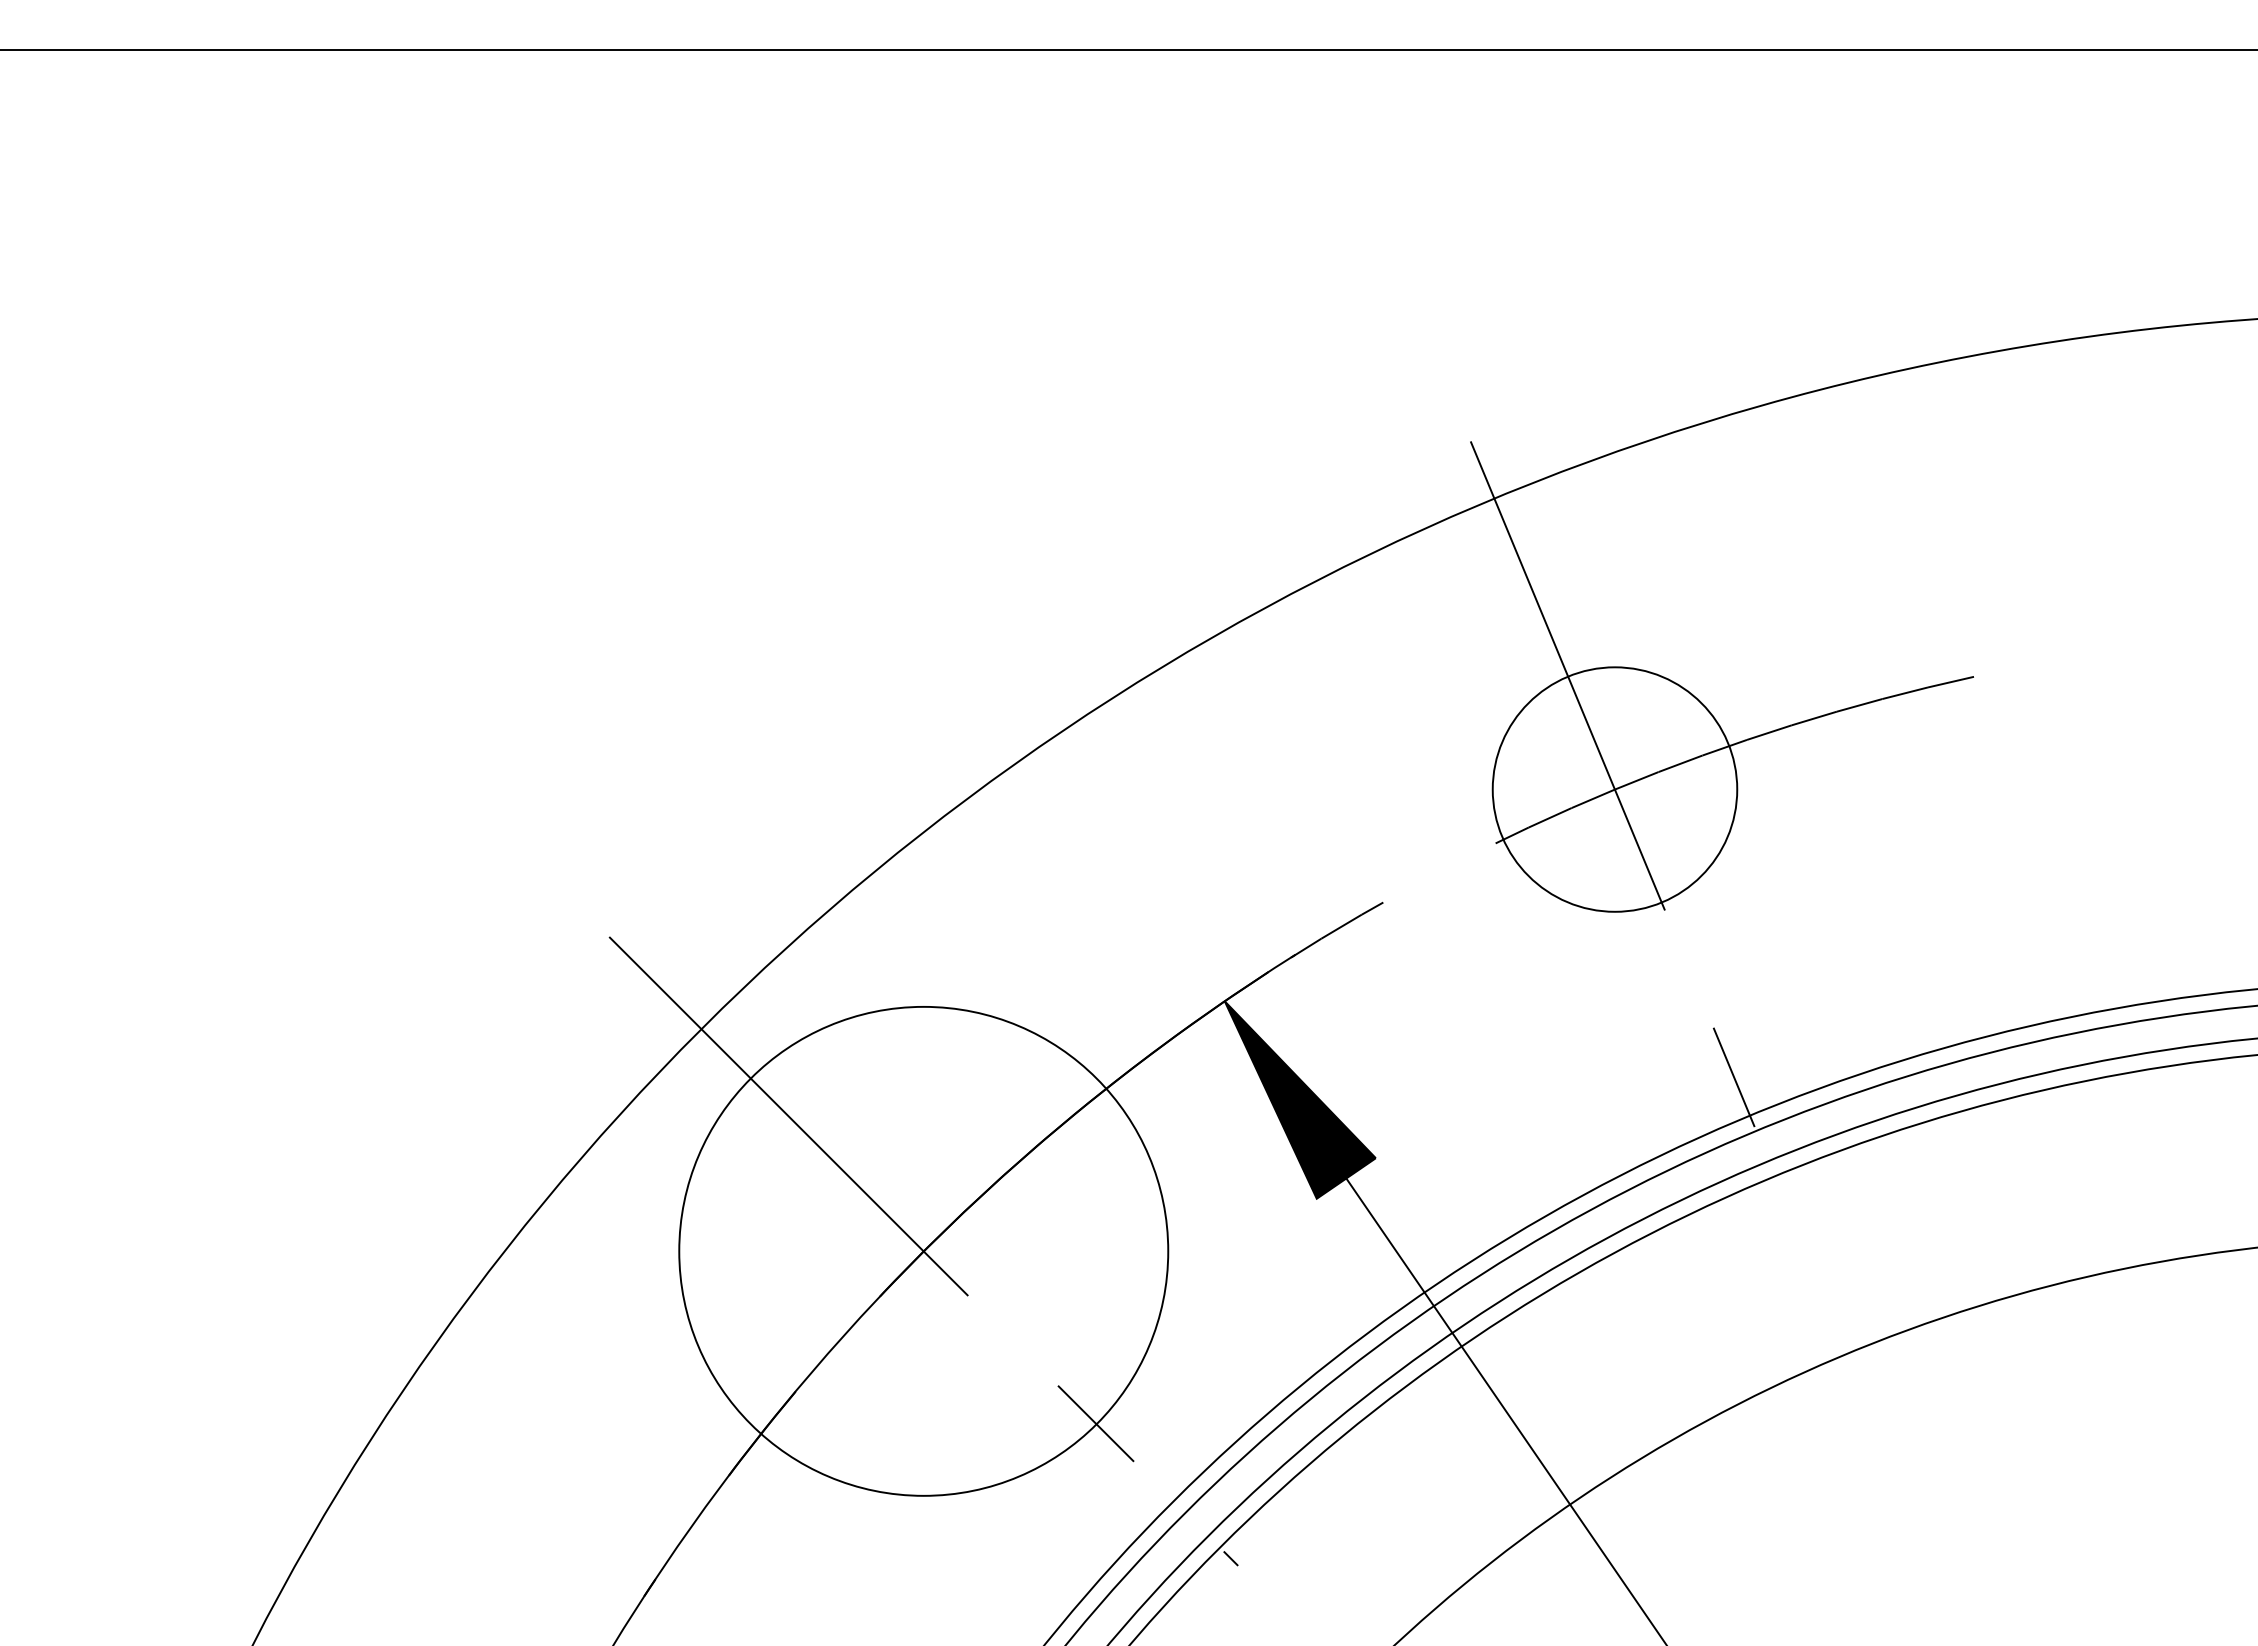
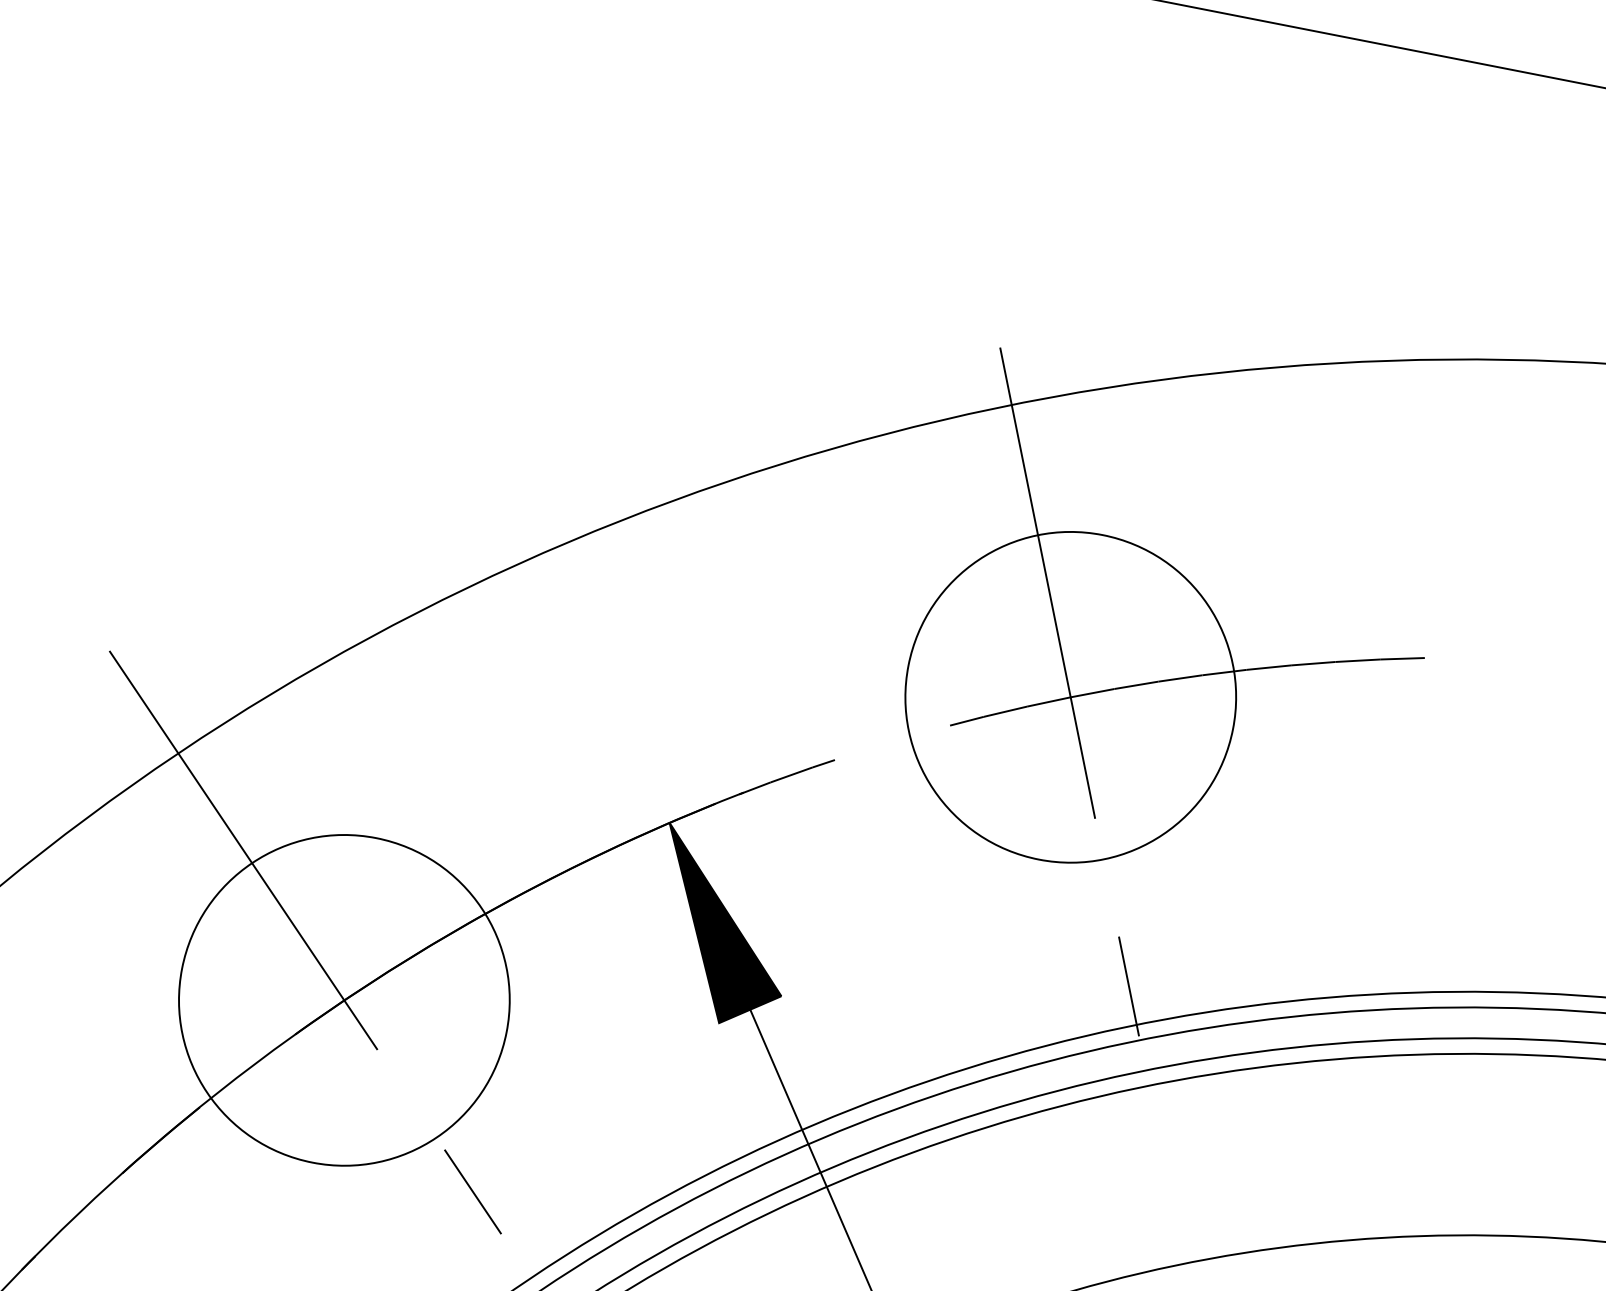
circle: (1614, 789) -> (1070, 697), size x1.43
circle: (923, 1251) -> (344, 1000), size x0.71

